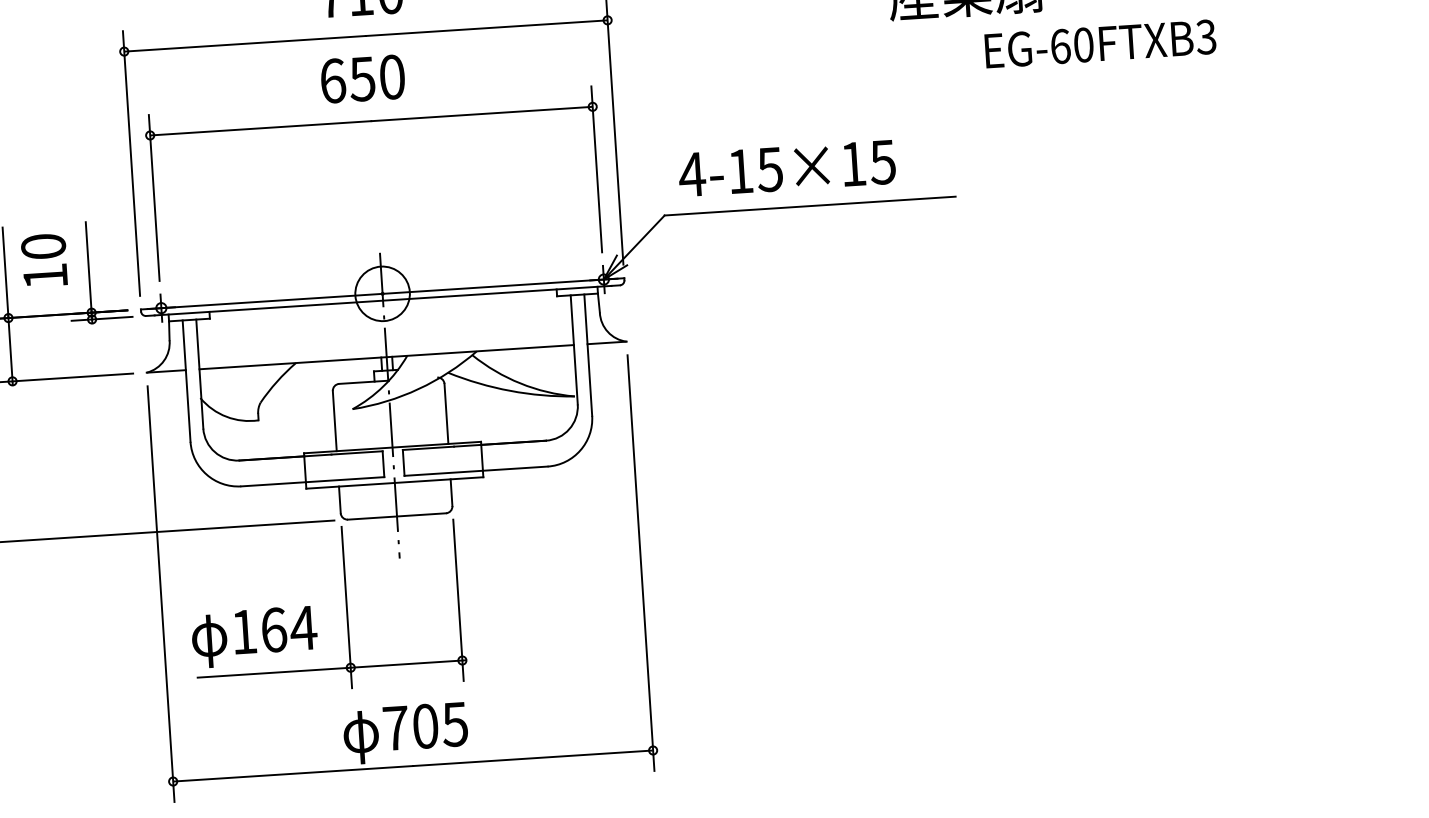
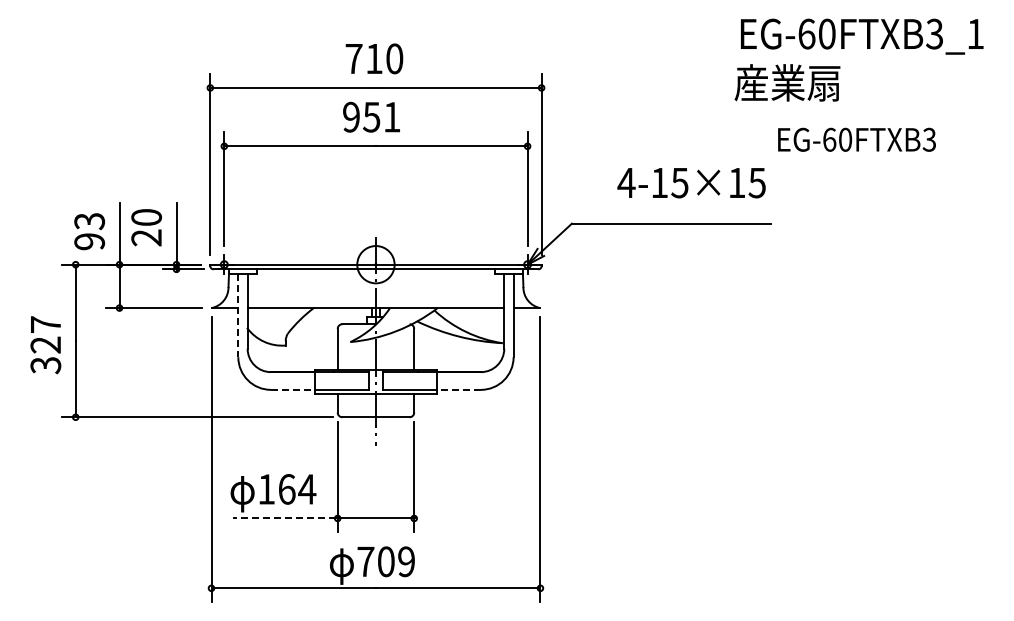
text: (1099, 43) -> (856, 139), moved
text: (362, 78) -> (371, 116), 650 -> 951
text: (787, 169) -> (691, 183), moved
text: (45, 275) -> (146, 237), 10 -> 20
line: (186, 380) -> (238, 315), solid -> dashed
line: (514, 468) -> (458, 389), solid -> dashed
line: (274, 483) -> (293, 389), solid -> dashed
line: (273, 672) -> (284, 518), solid -> dashed
text: (453, 724) -> (405, 561), 705 -> 709

